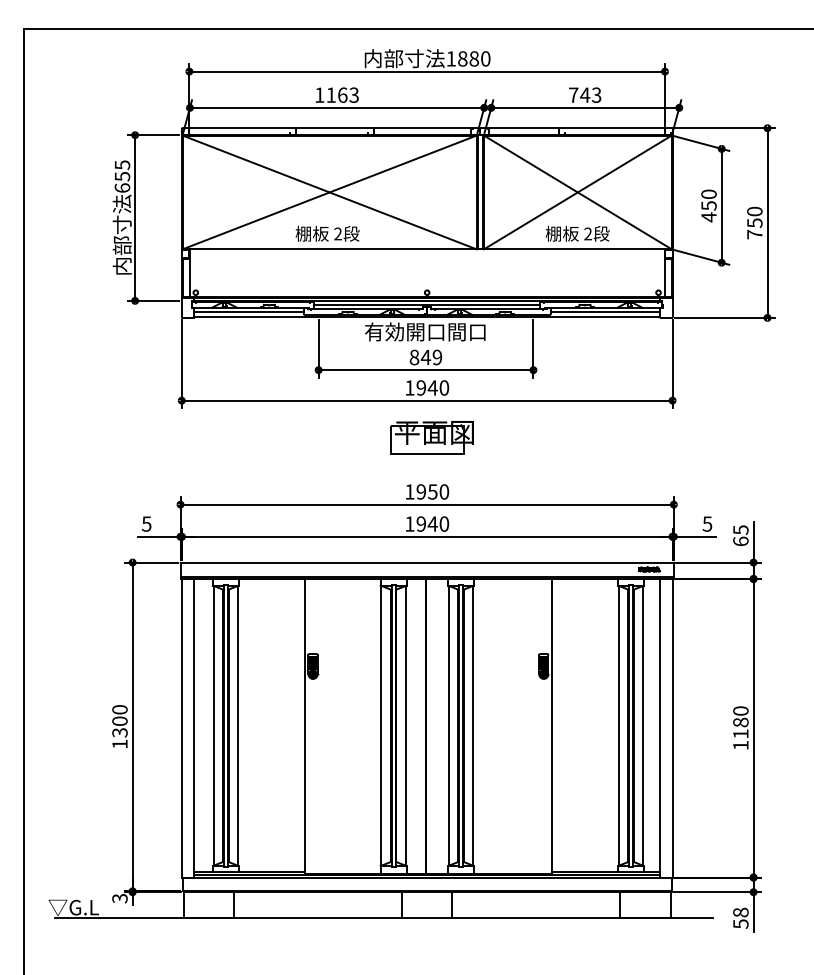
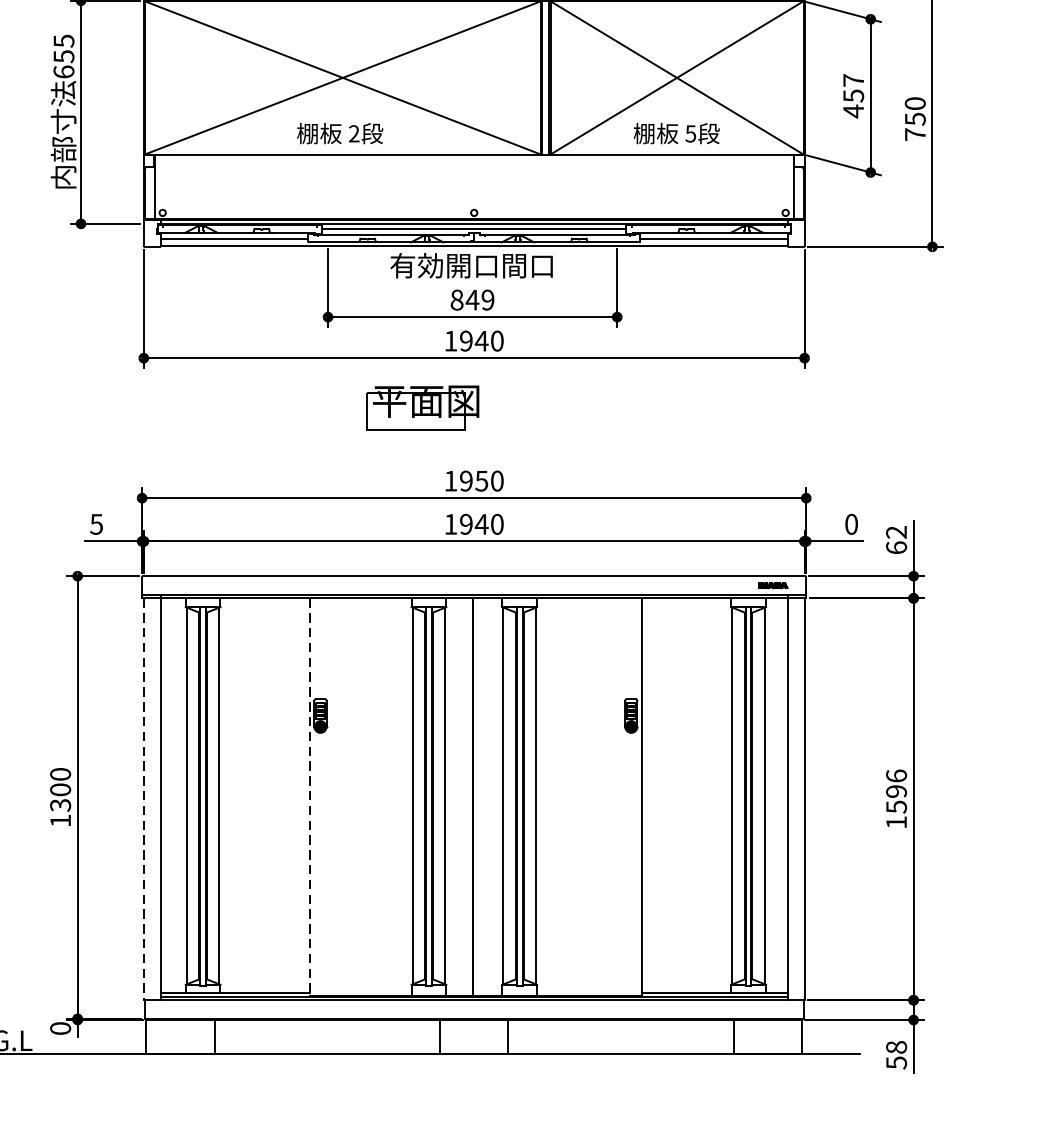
text: (708, 193) -> (852, 79), 450 -> 457
text: (588, 233) -> (691, 133), 2 -> 5
part: (431, 437) -> (422, 407), moved
text: (707, 523) -> (851, 523), 5 -> 0
text: (740, 529) -> (896, 531), 65 -> 62
text: (740, 722) -> (896, 791), 1180 -> 1596
line: (305, 726) -> (310, 796), solid -> dashed
line: (181, 728) -> (143, 799), solid -> dashed
text: (119, 898) -> (59, 1028), 3 -> 0

